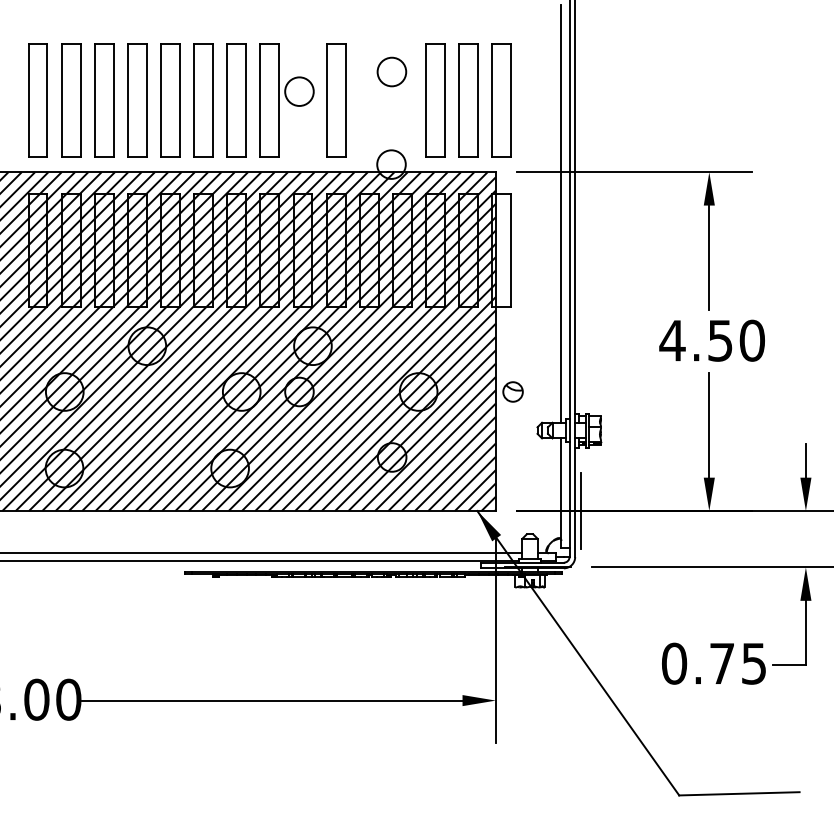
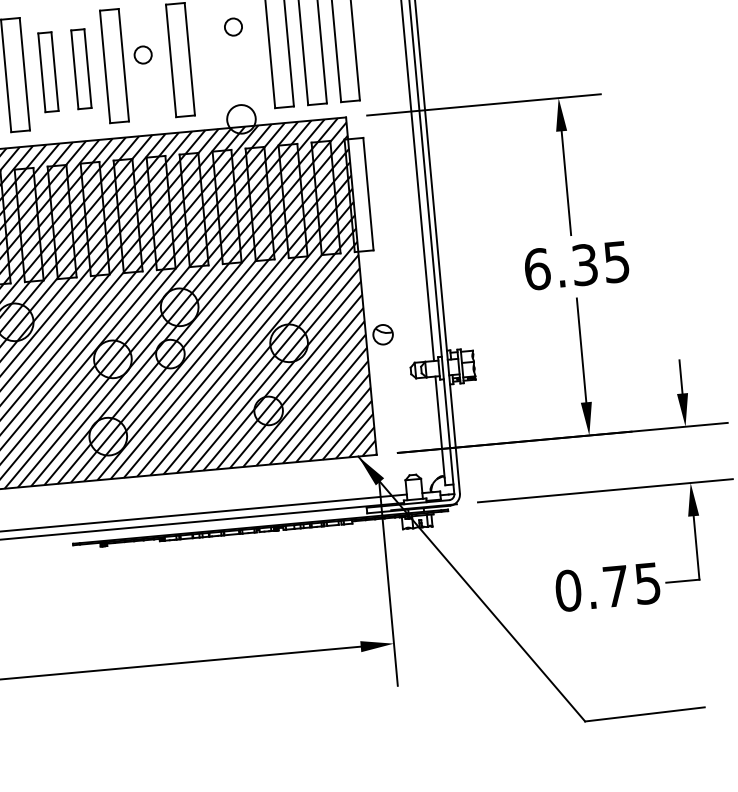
circle: (391, 71) -> (233, 26), size x0.6
circle: (299, 91) -> (143, 54), size x0.6
part: (203, 100) -> (48, 72), size x0.7
part: (236, 100) -> (81, 69), size x0.7
text: (711, 340) -> (576, 265), 4.50 -> 6.35
line: (580, 510) -> (461, 446), removed

